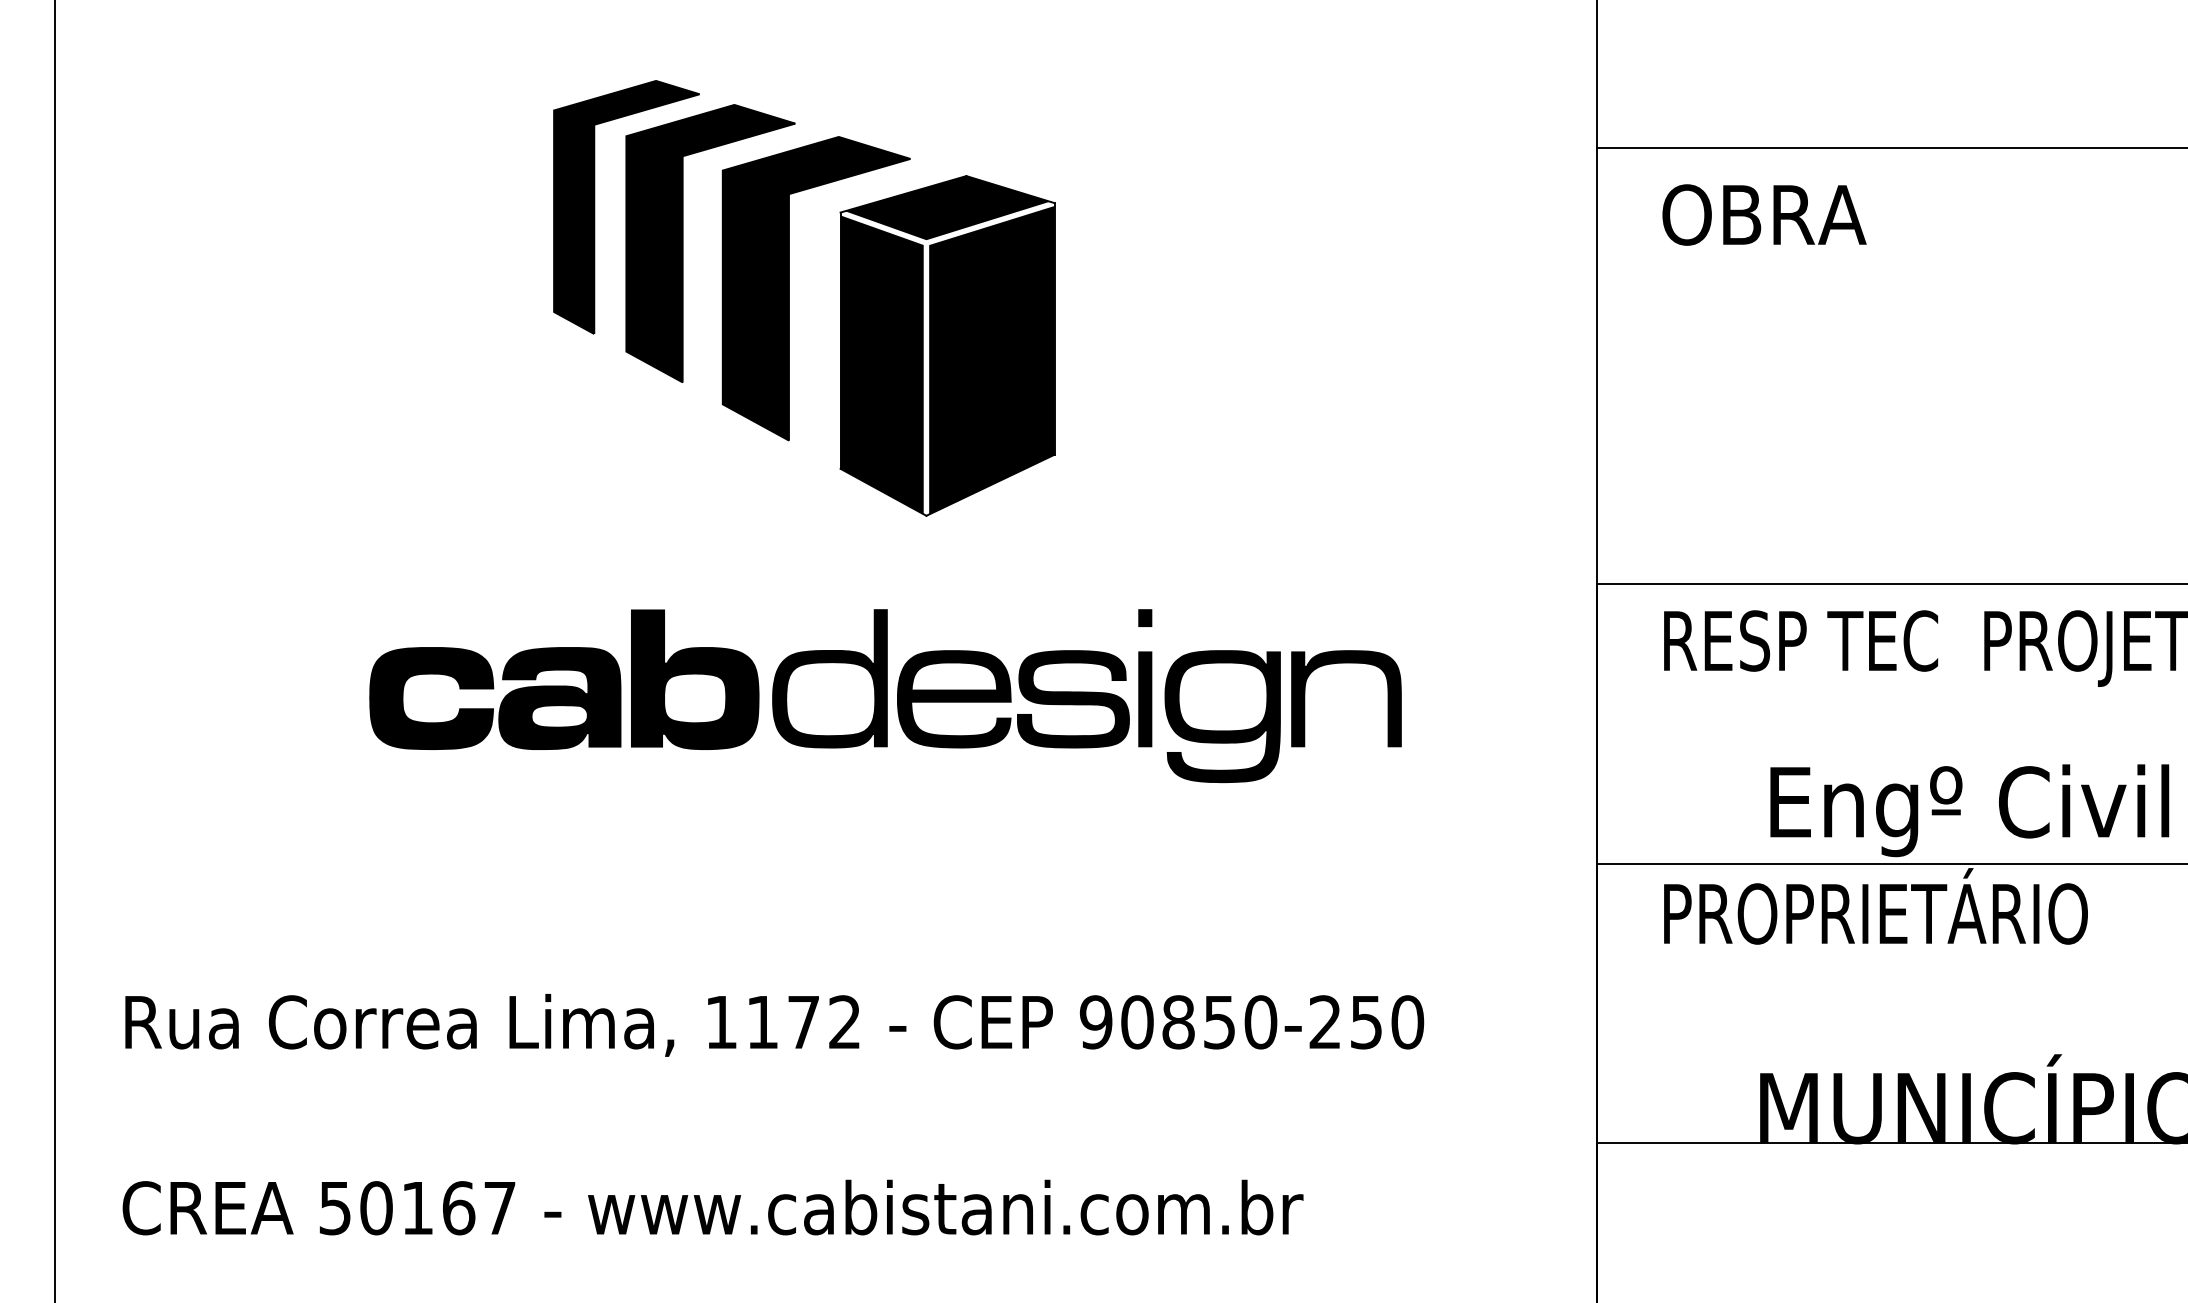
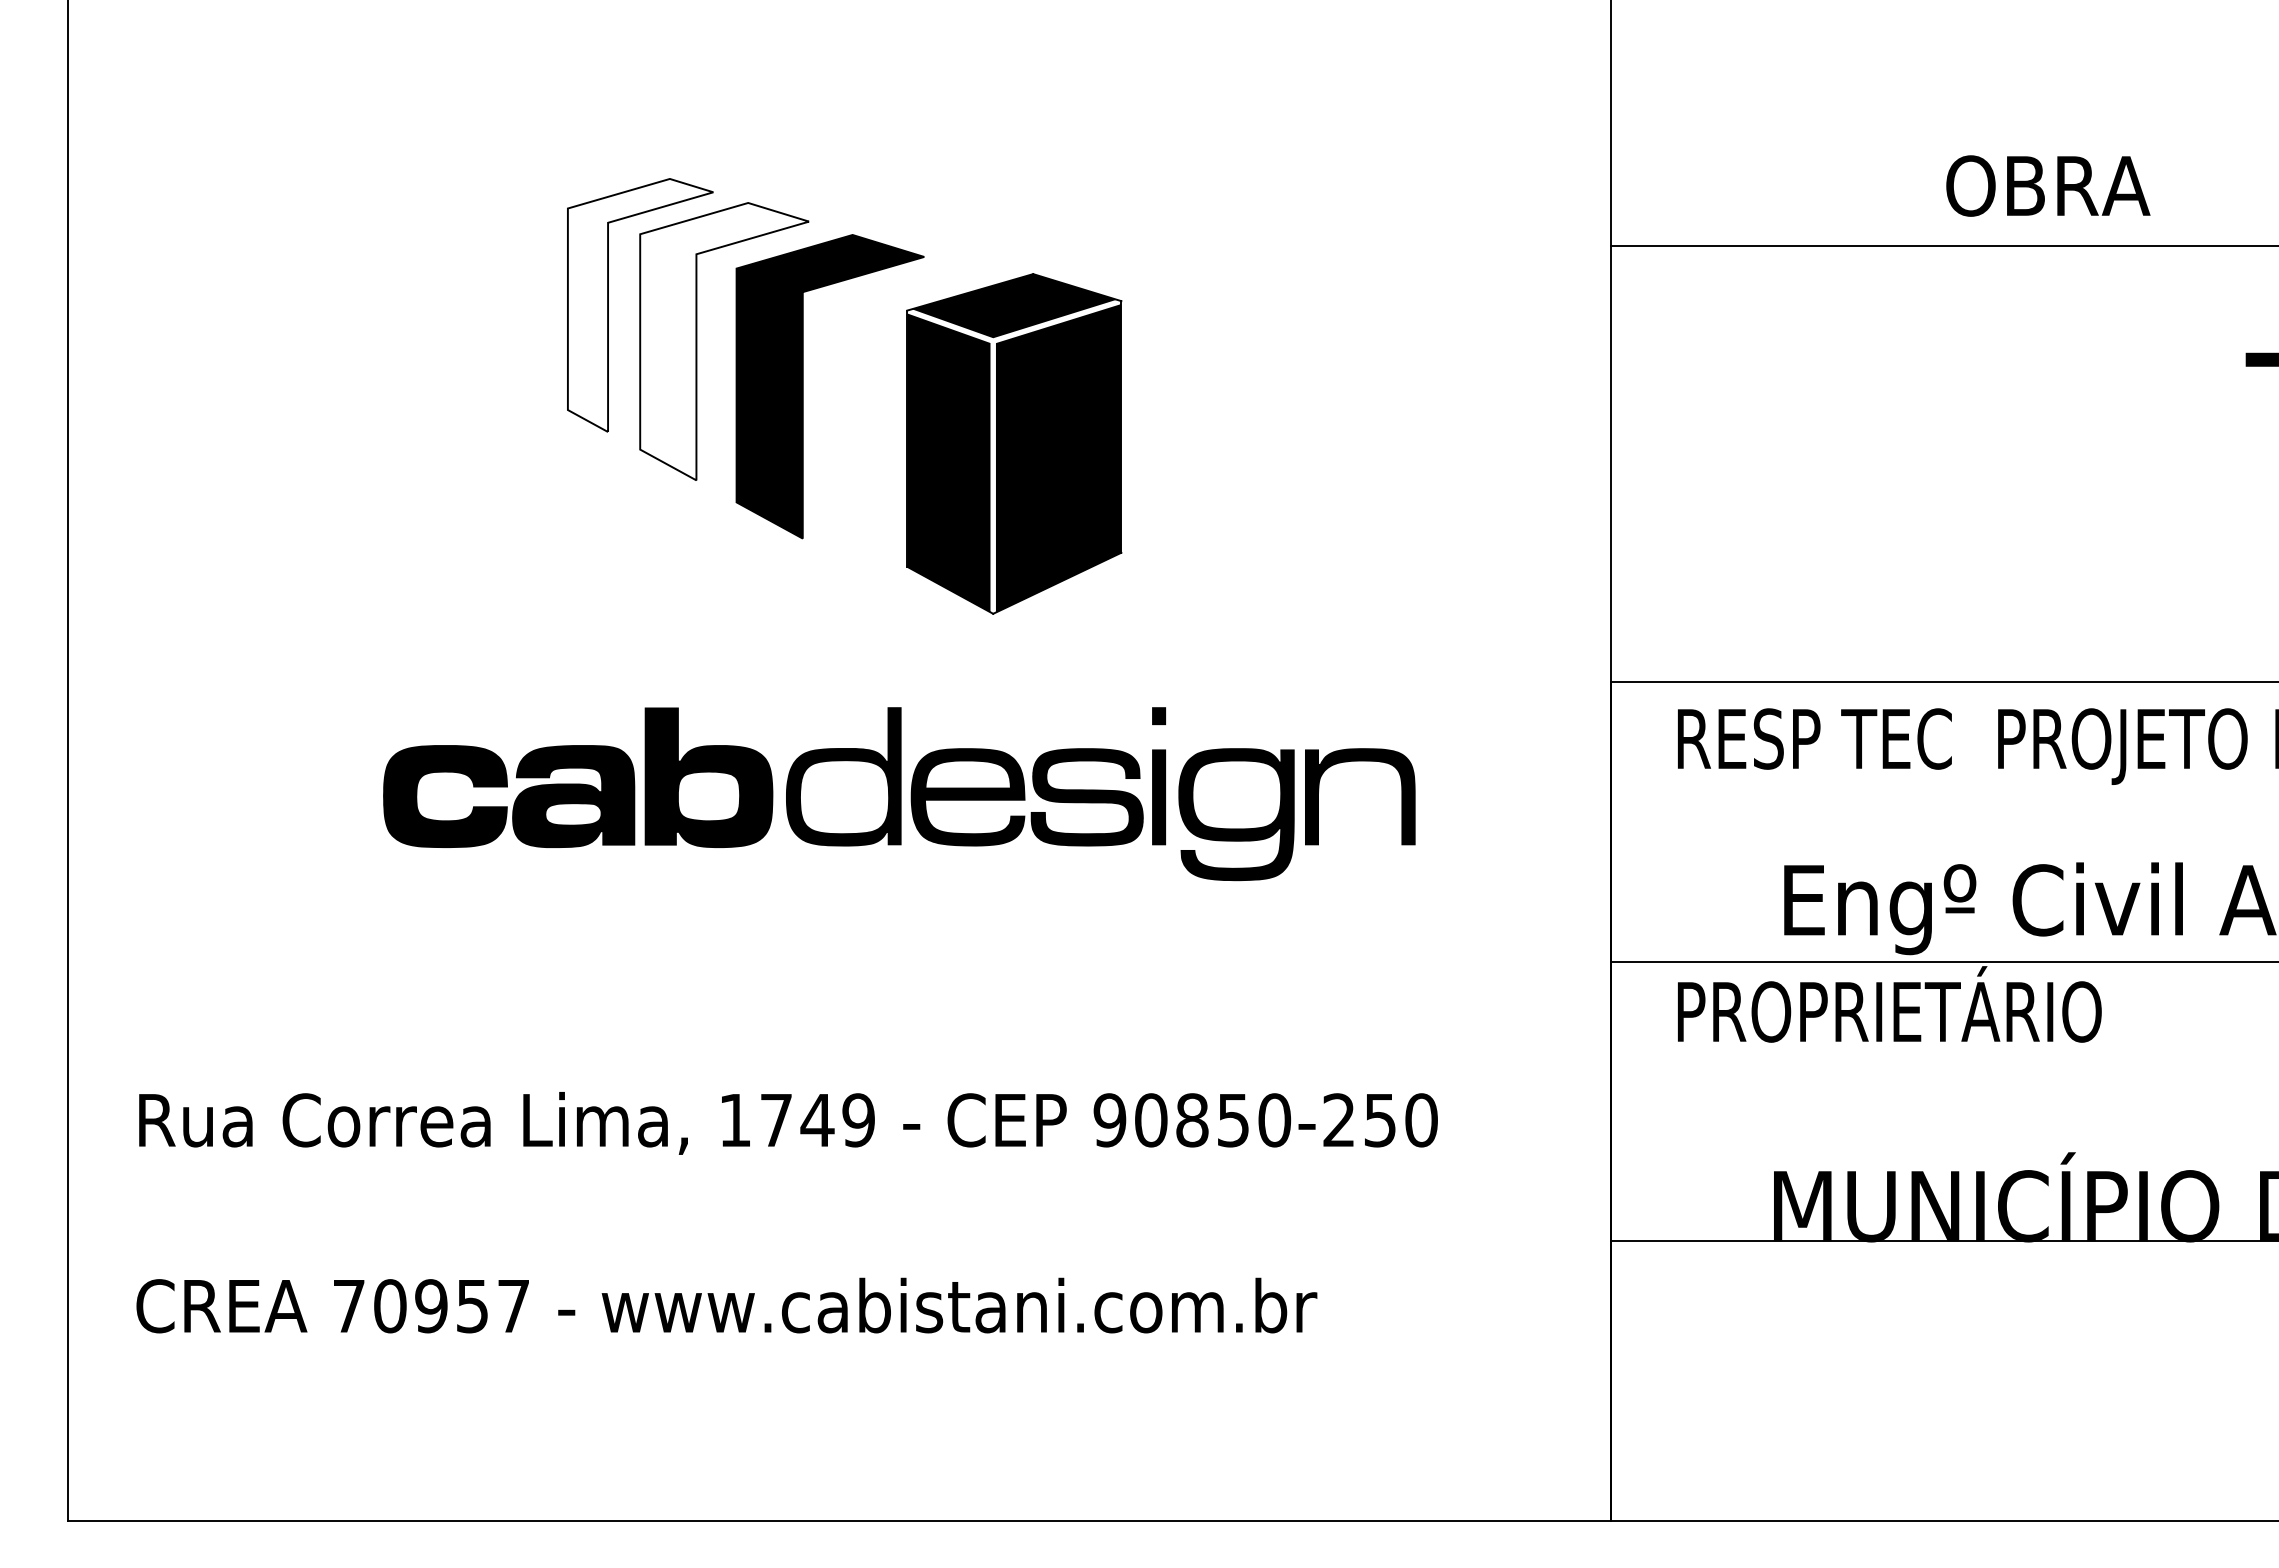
fill: (626, 207) -> (640, 305), removed
text: (1764, 214) -> (2048, 185), moved
fill: (710, 243) -> (724, 341), removed
part: (947, 345) -> (1014, 443), moved
text: (803, 1022) -> (817, 1120), 1172 -> 1749
text: (397, 1208) -> (411, 1306), 50167 -> 70957

